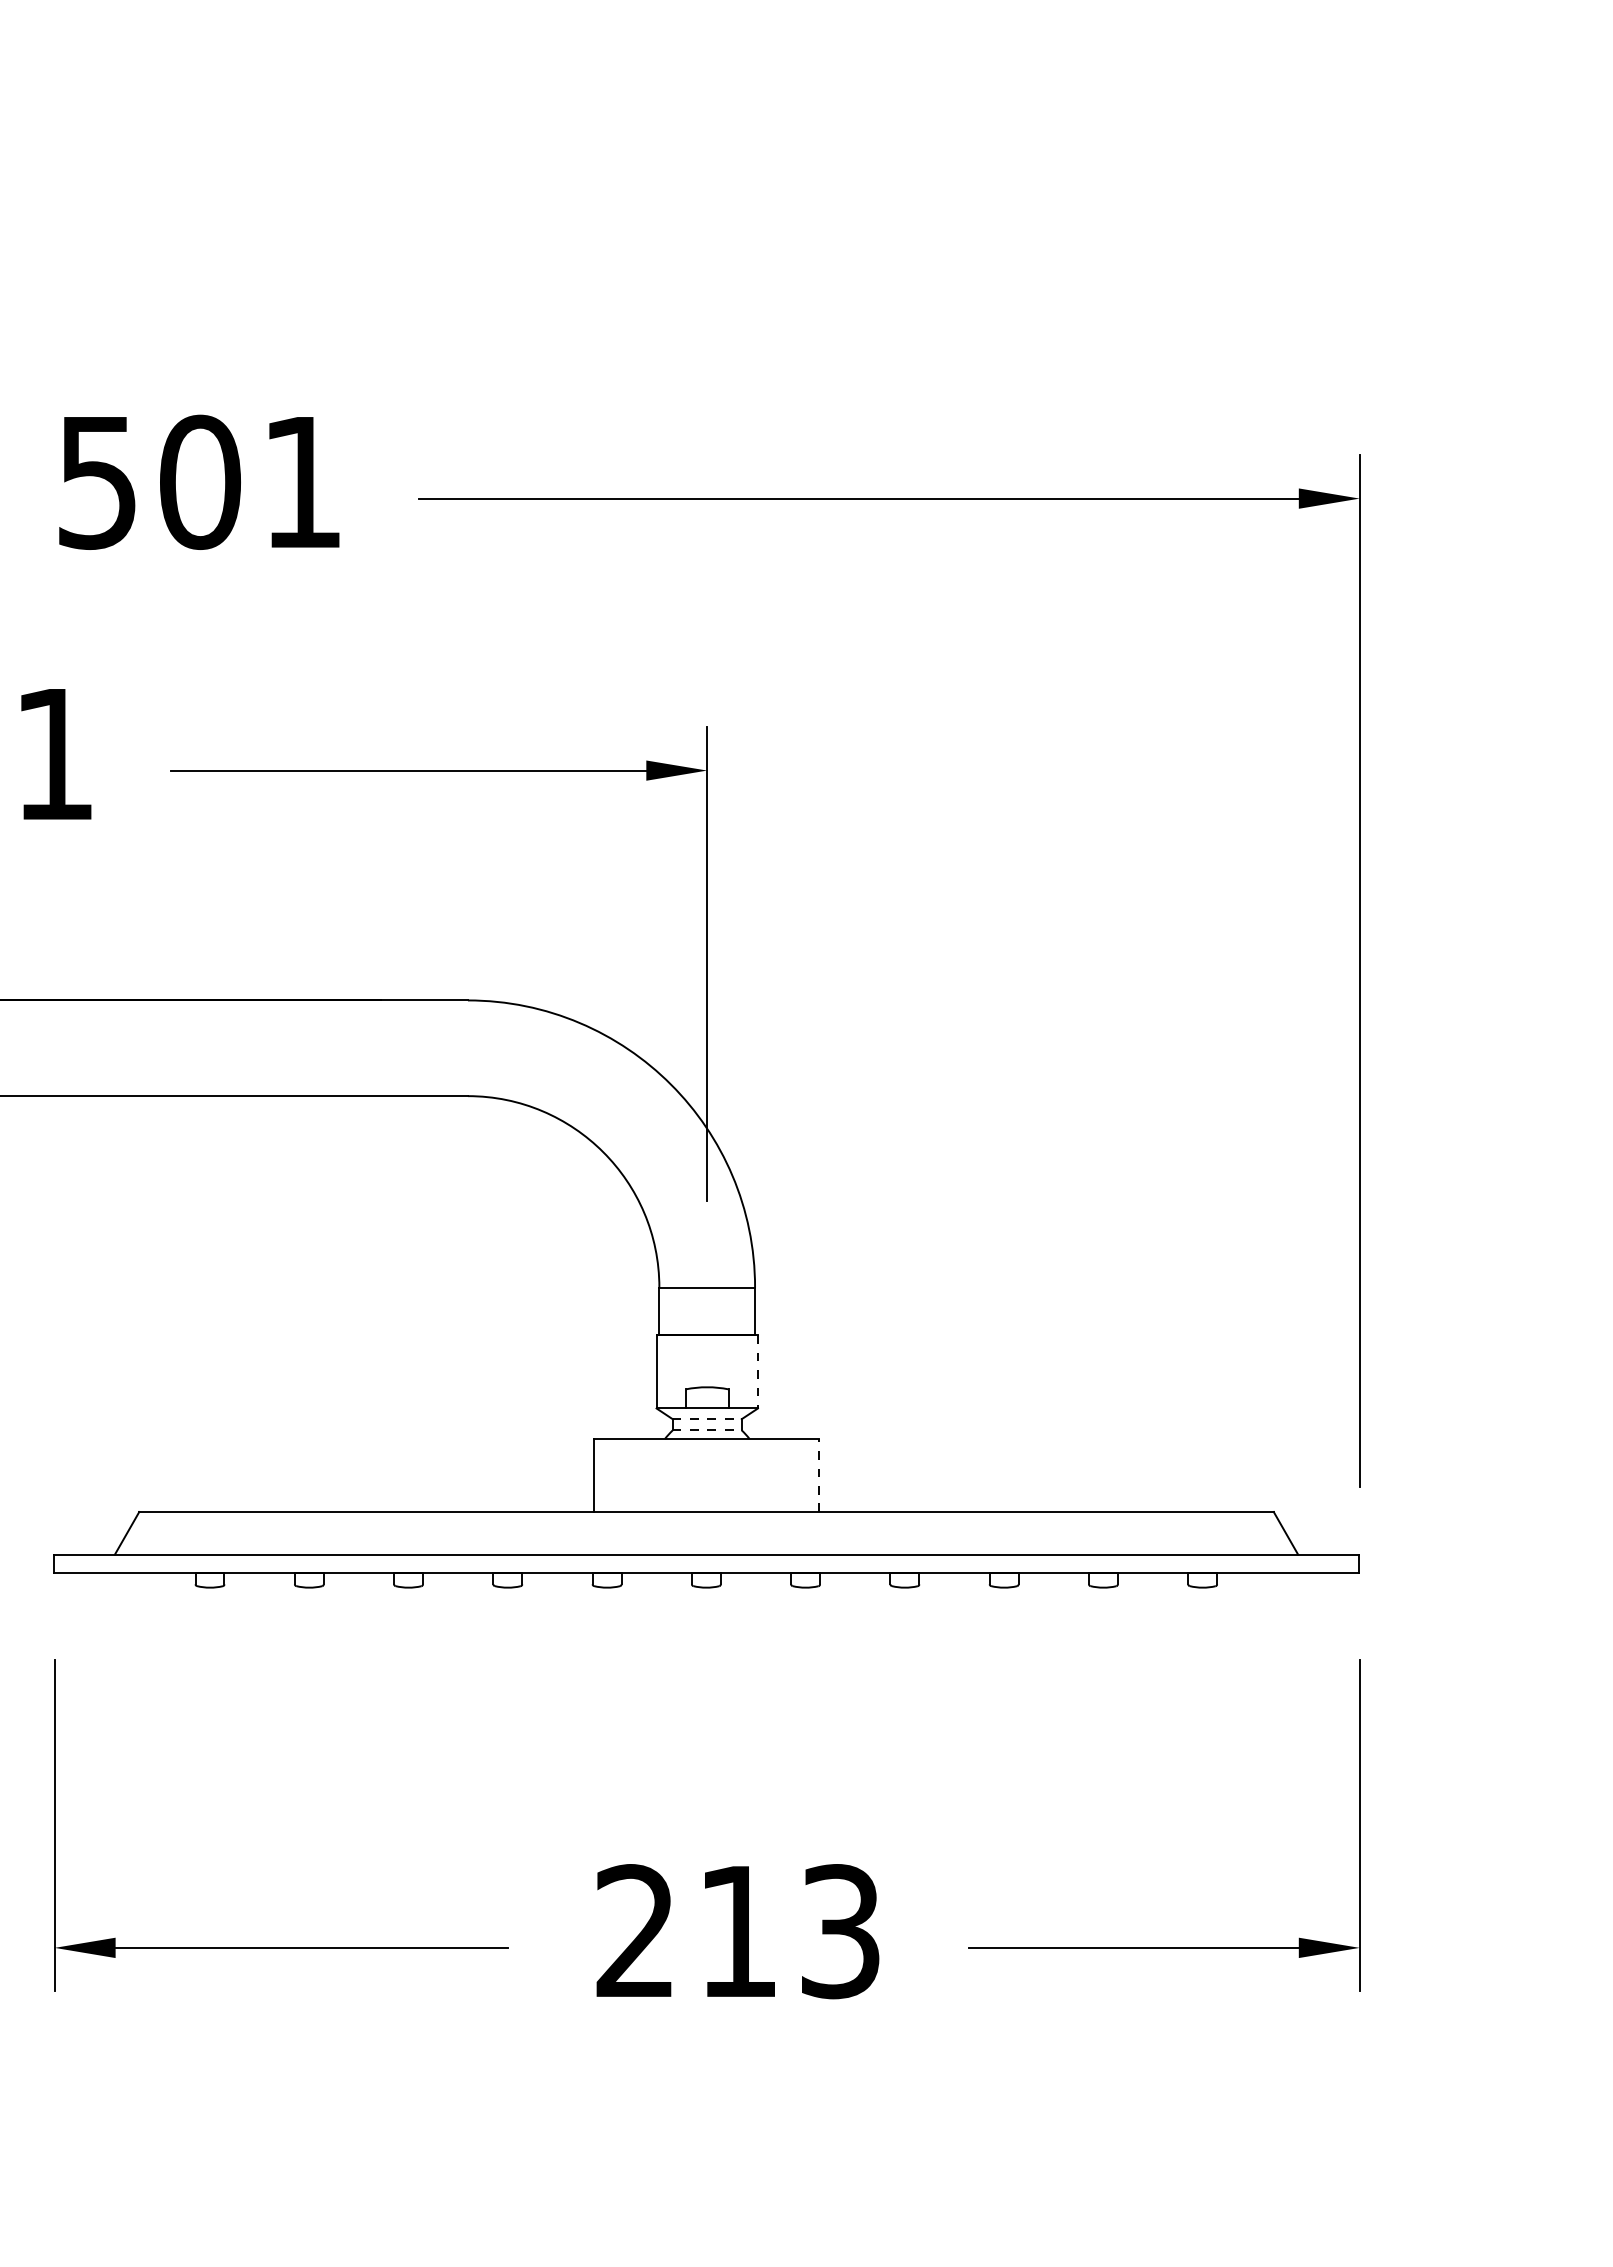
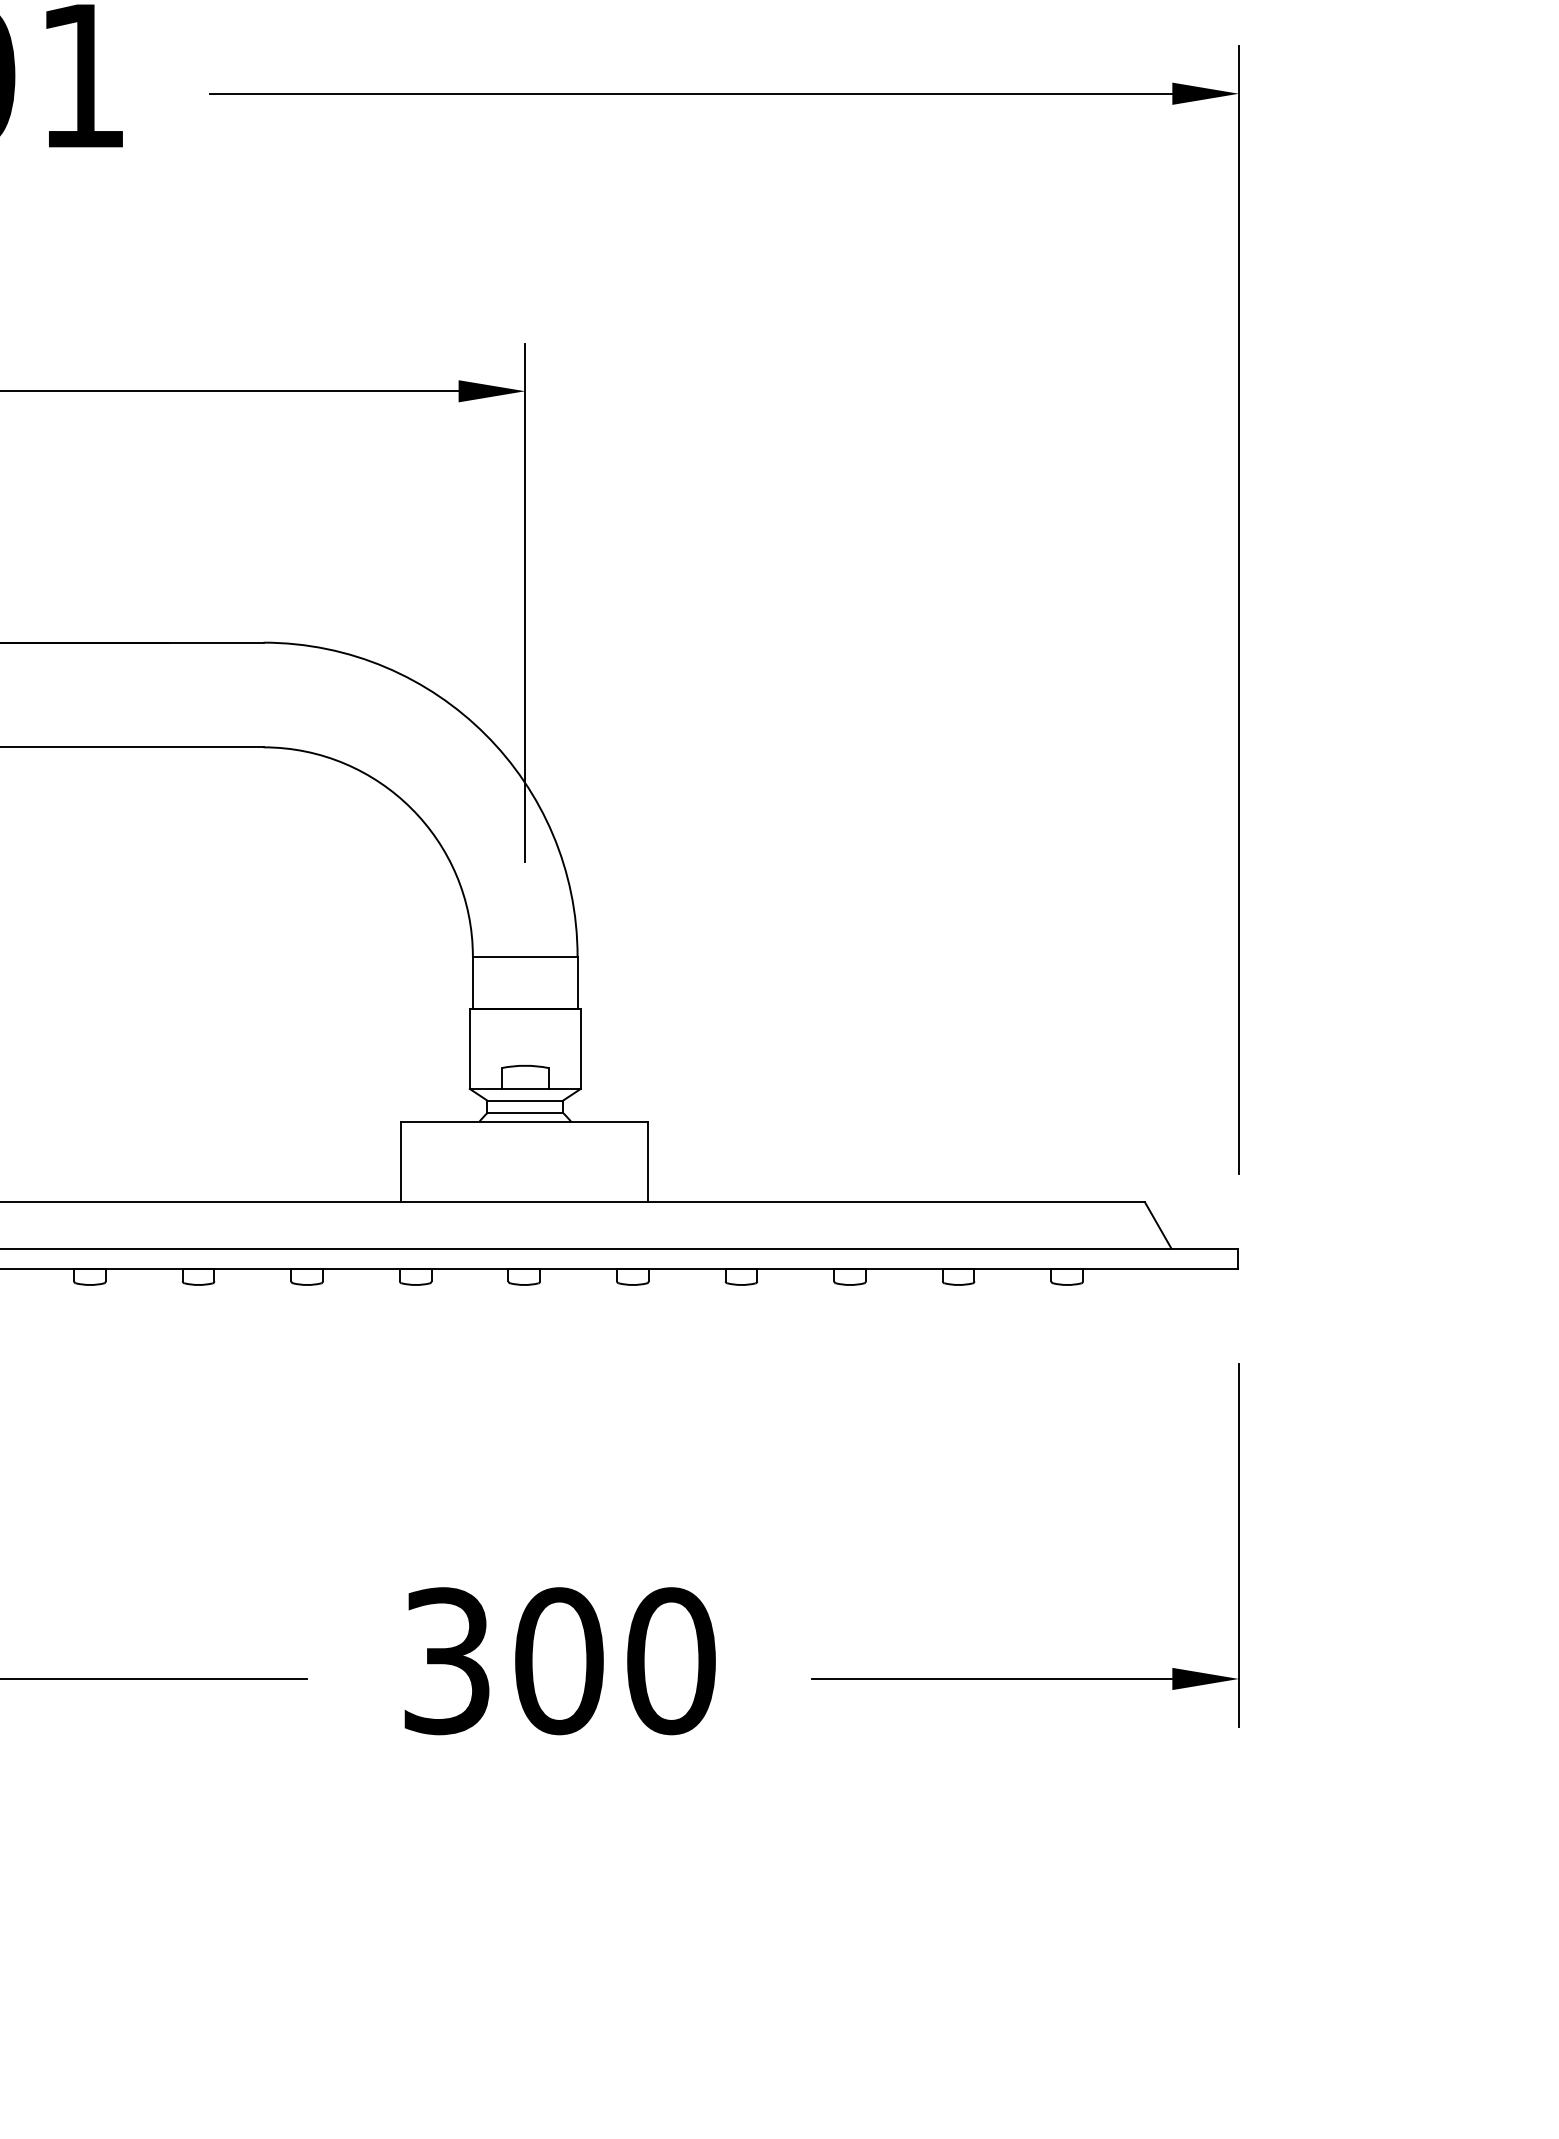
line: (757, 1371) -> (580, 1048), dashed -> solid
line: (707, 1419) -> (525, 1101), dashed -> solid
line: (707, 1430) -> (525, 1113), dashed -> solid
line: (819, 1475) -> (648, 1162), dashed -> solid
text: (738, 1931) -> (559, 1661), 213 -> 300

